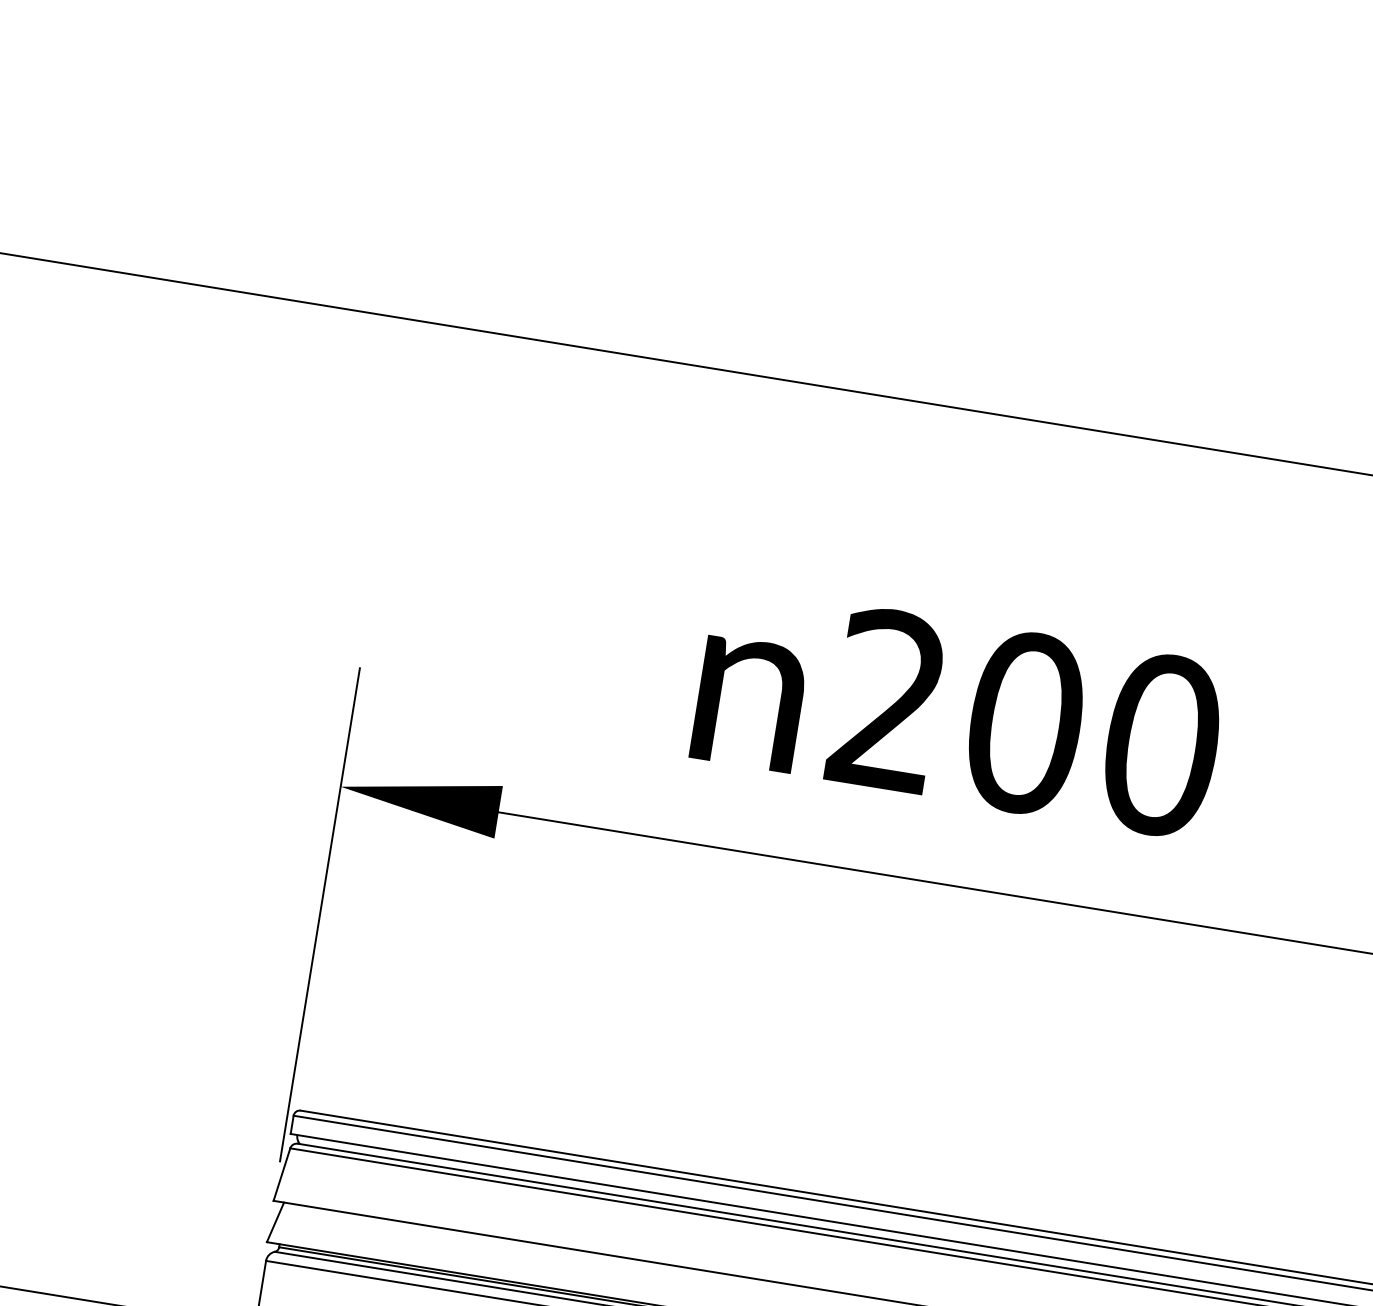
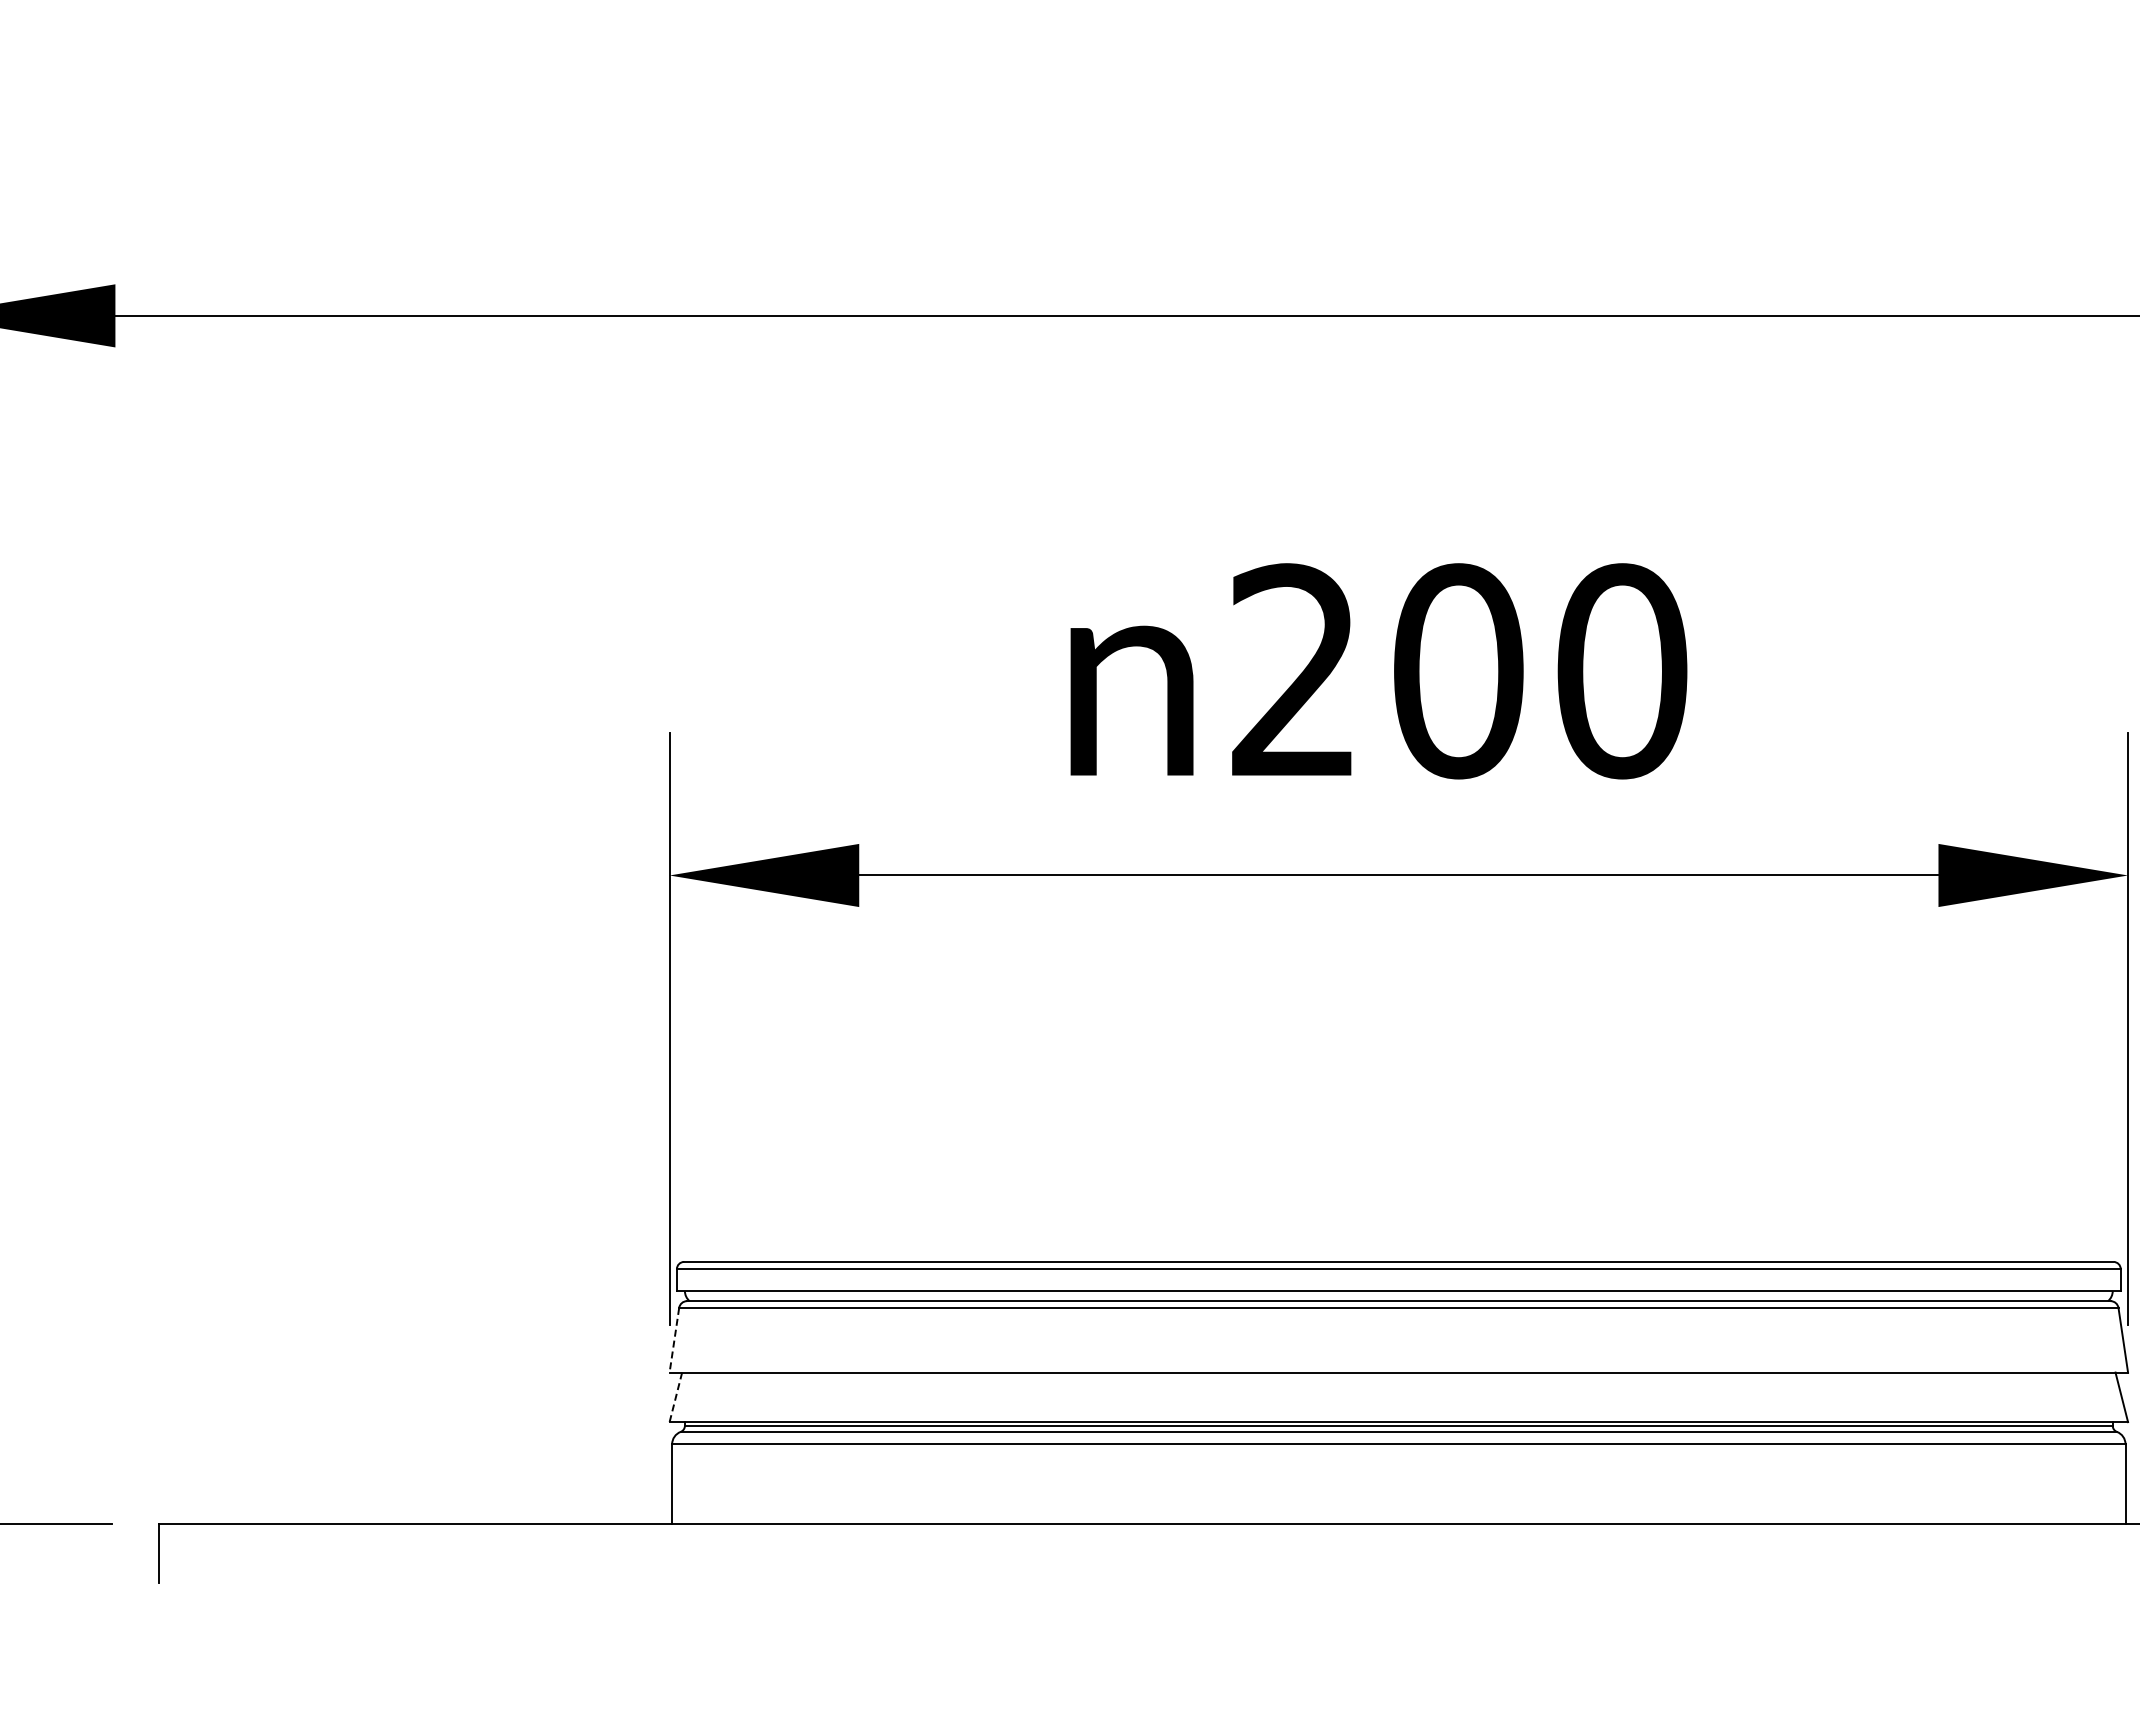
line: (282, 1174) -> (674, 1340), solid -> dashed
line: (275, 1222) -> (675, 1397), solid -> dashed

